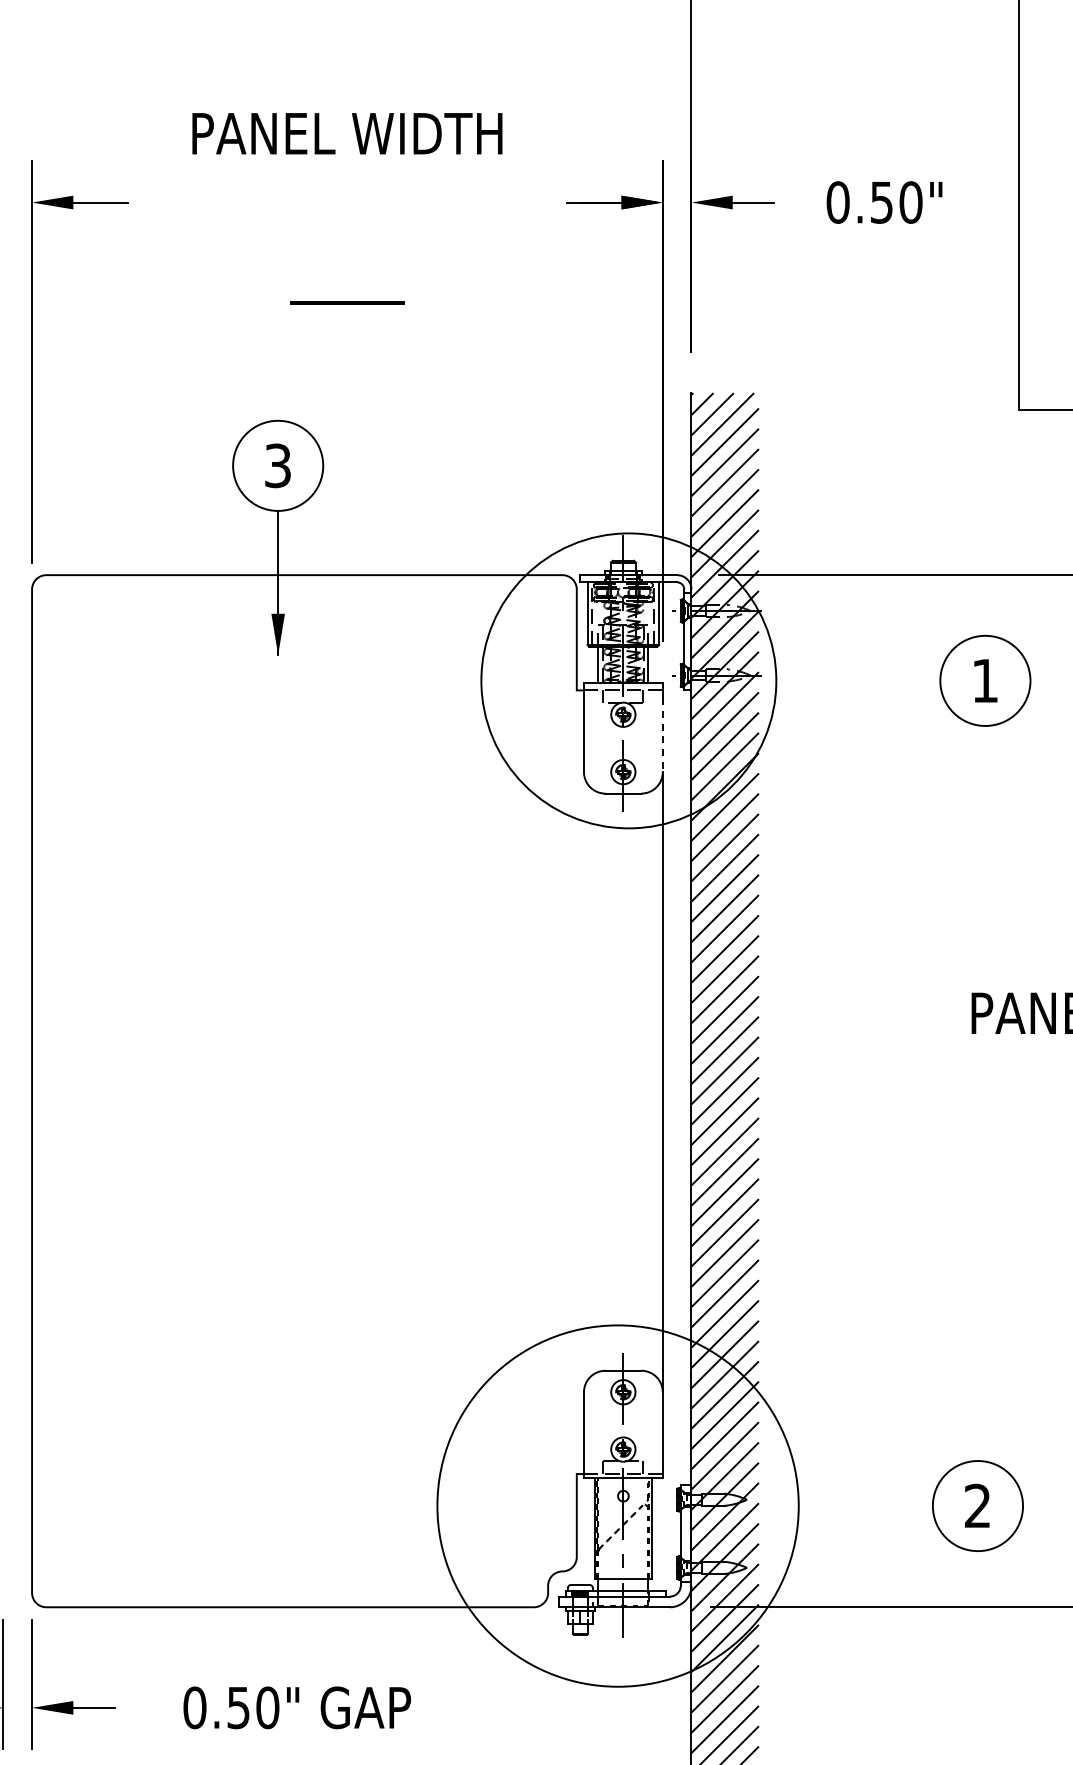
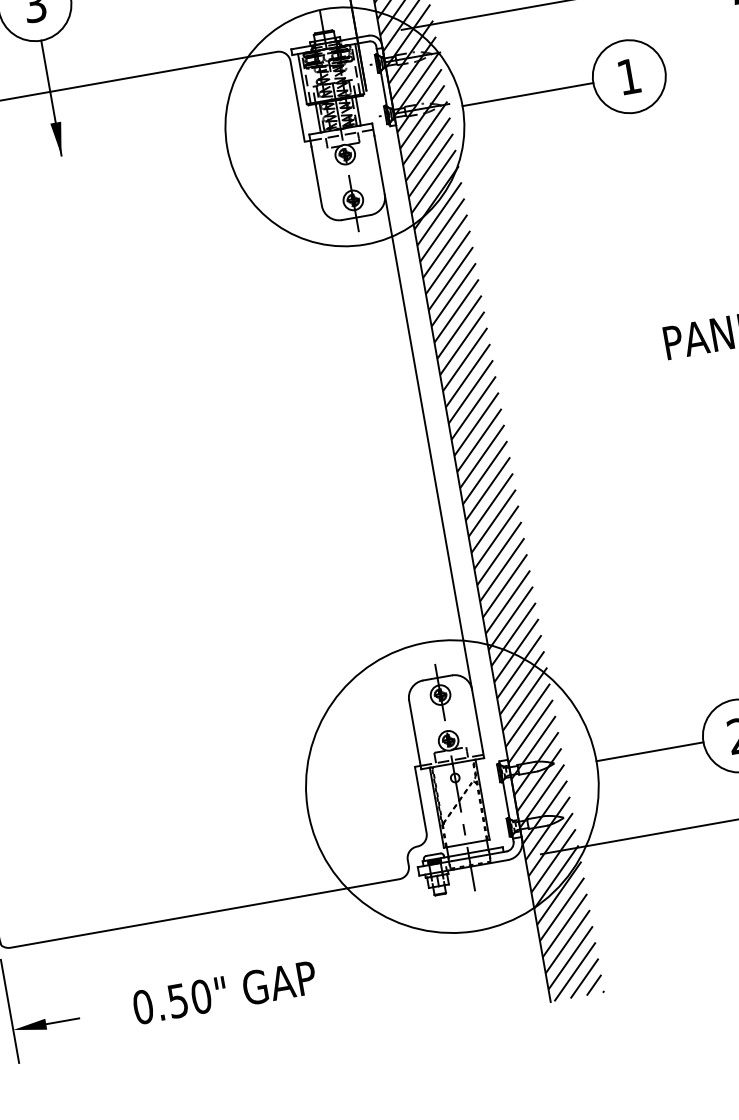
line: (858, 680) -> (528, 94), added
line: (662, 735) -> (379, 165), dashed -> solid
line: (865, 1506) -> (649, 752), added

